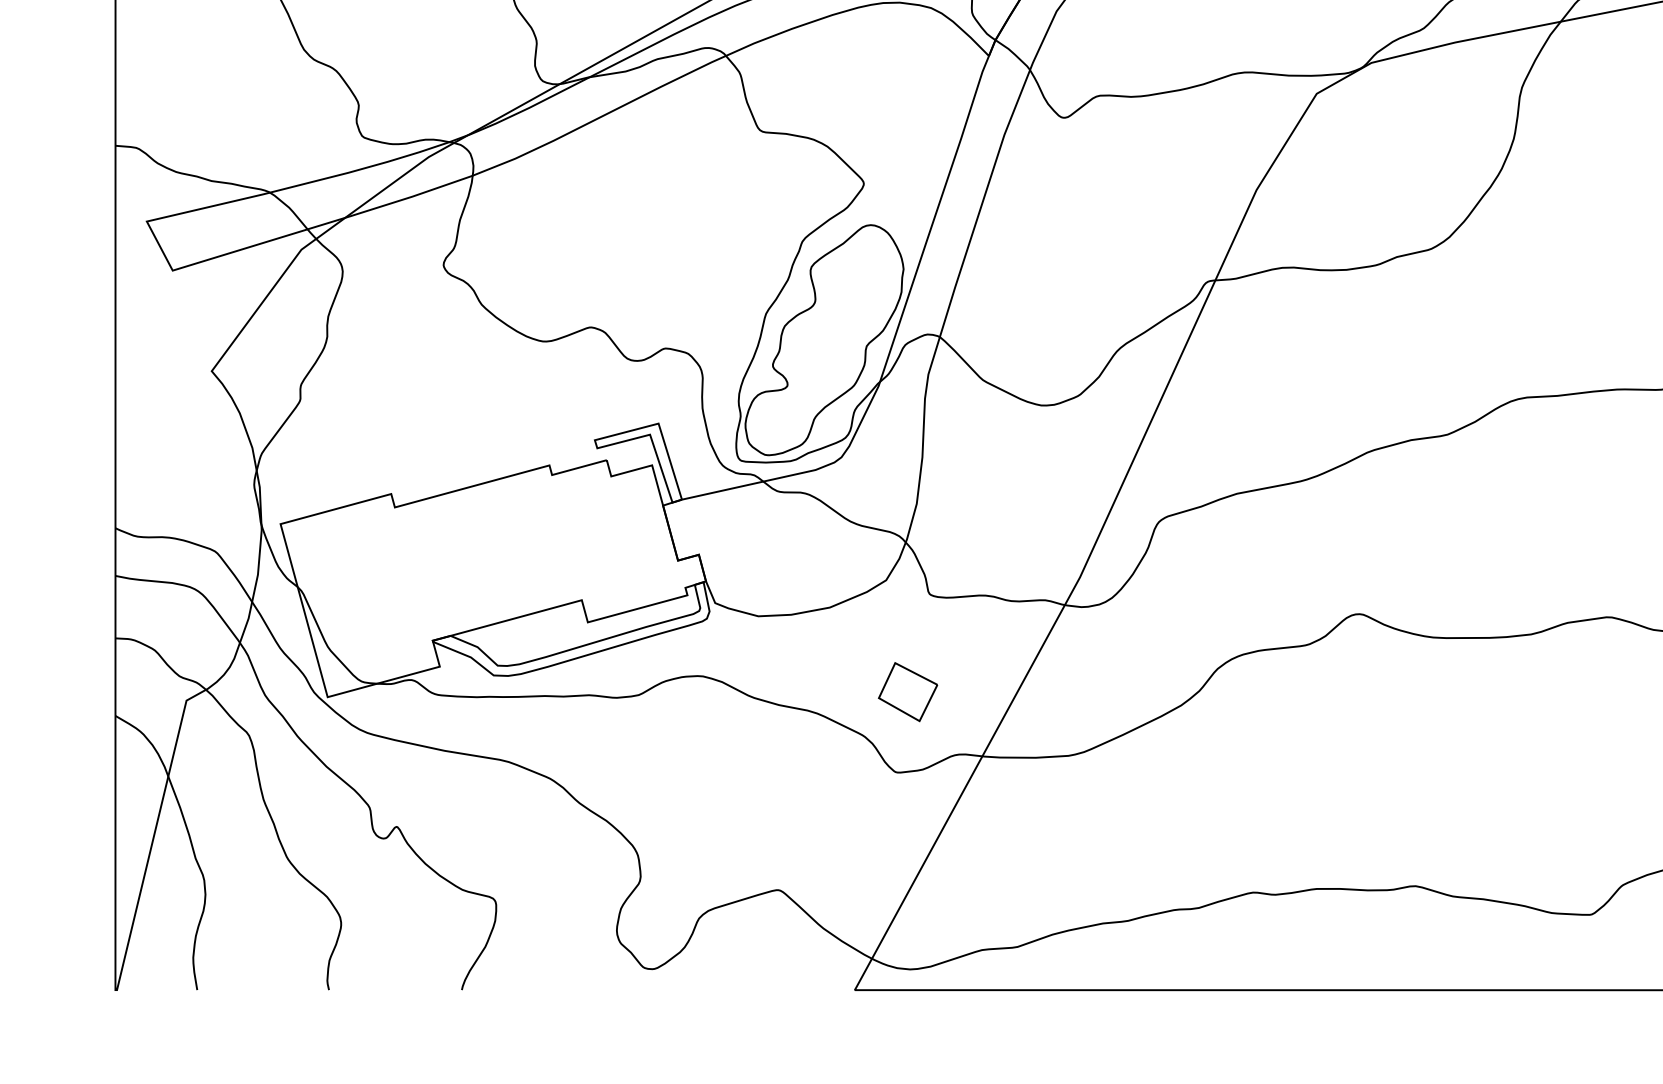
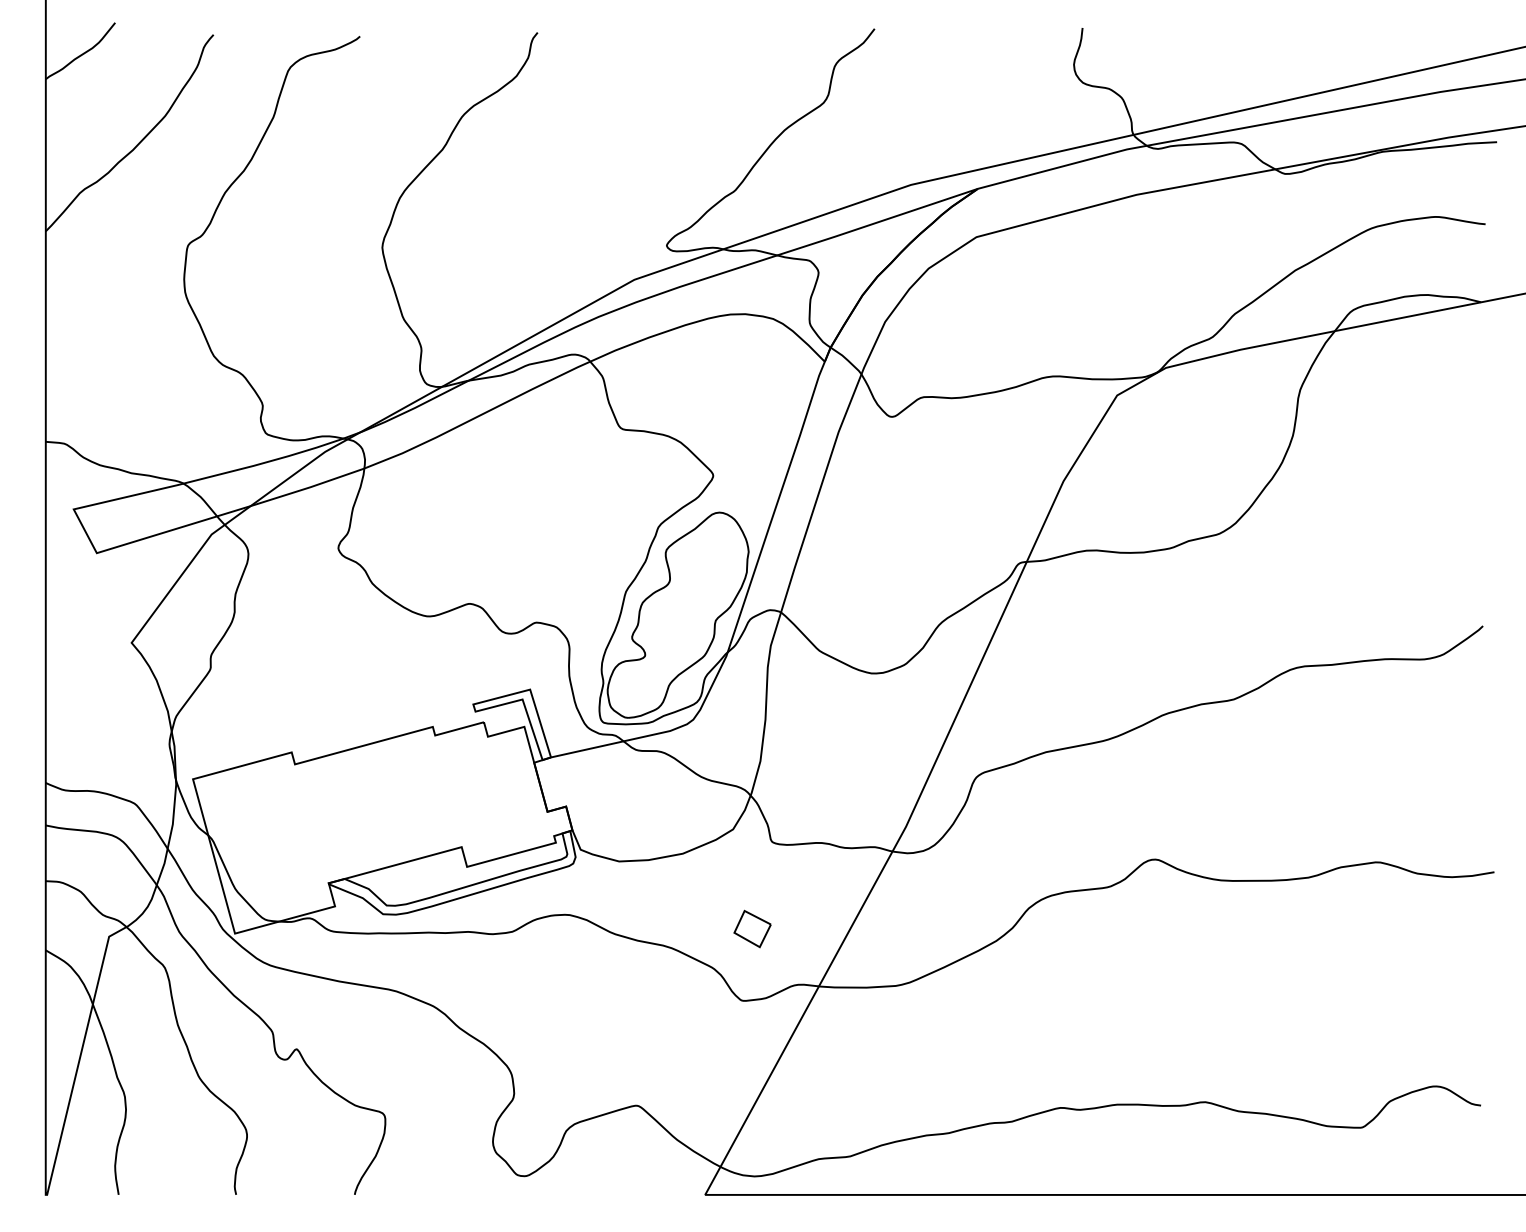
part: (907, 691) -> (752, 928), size x0.7

